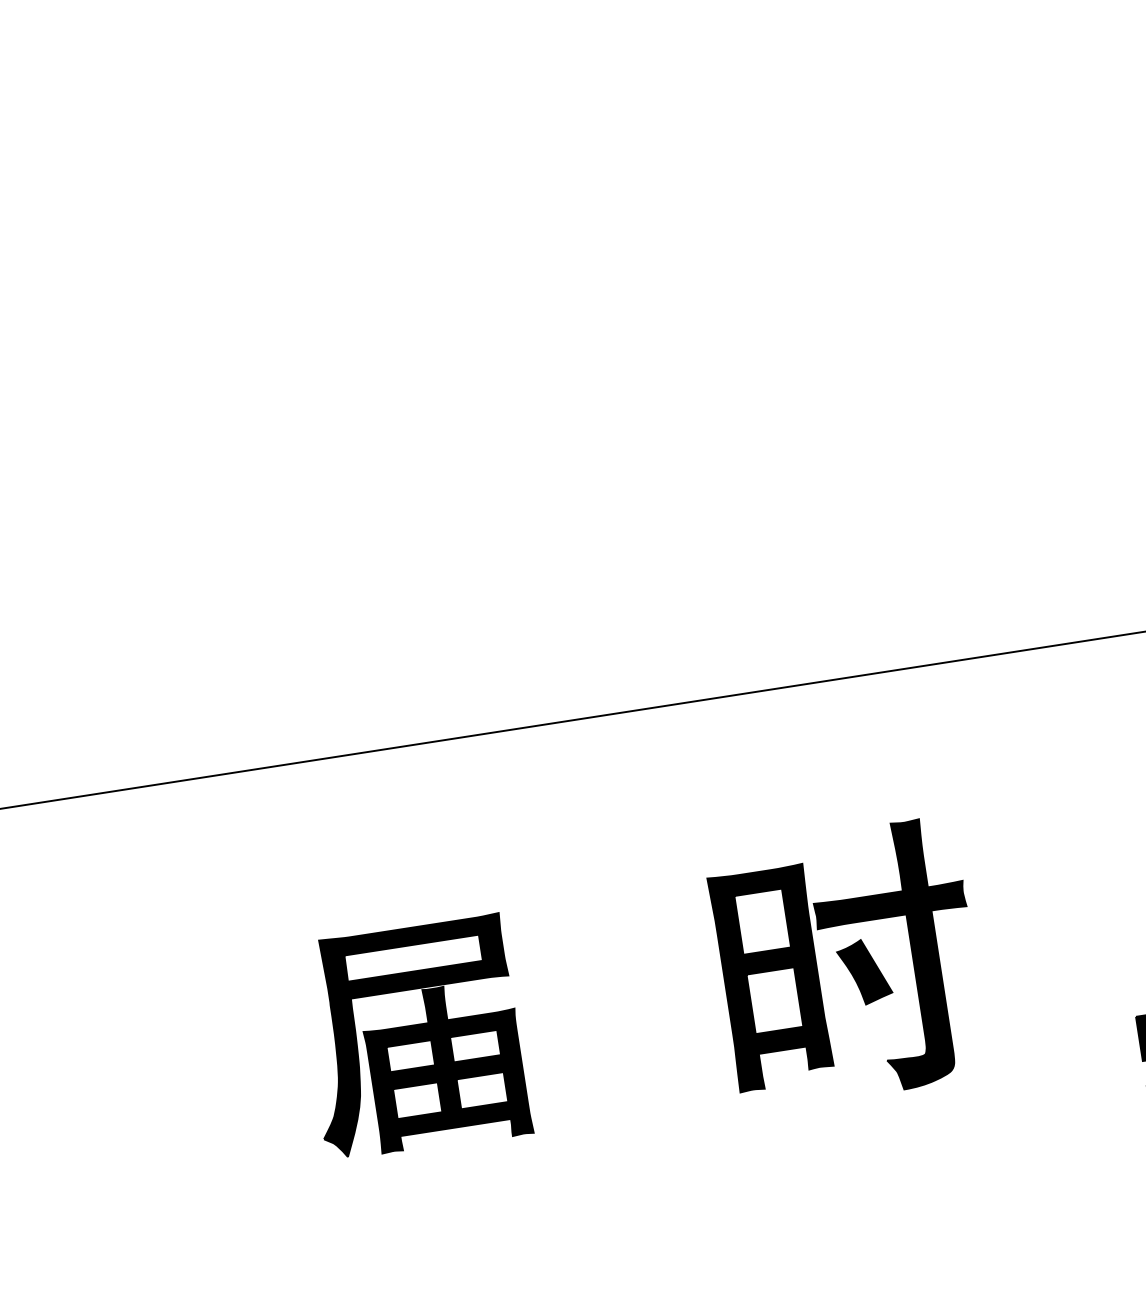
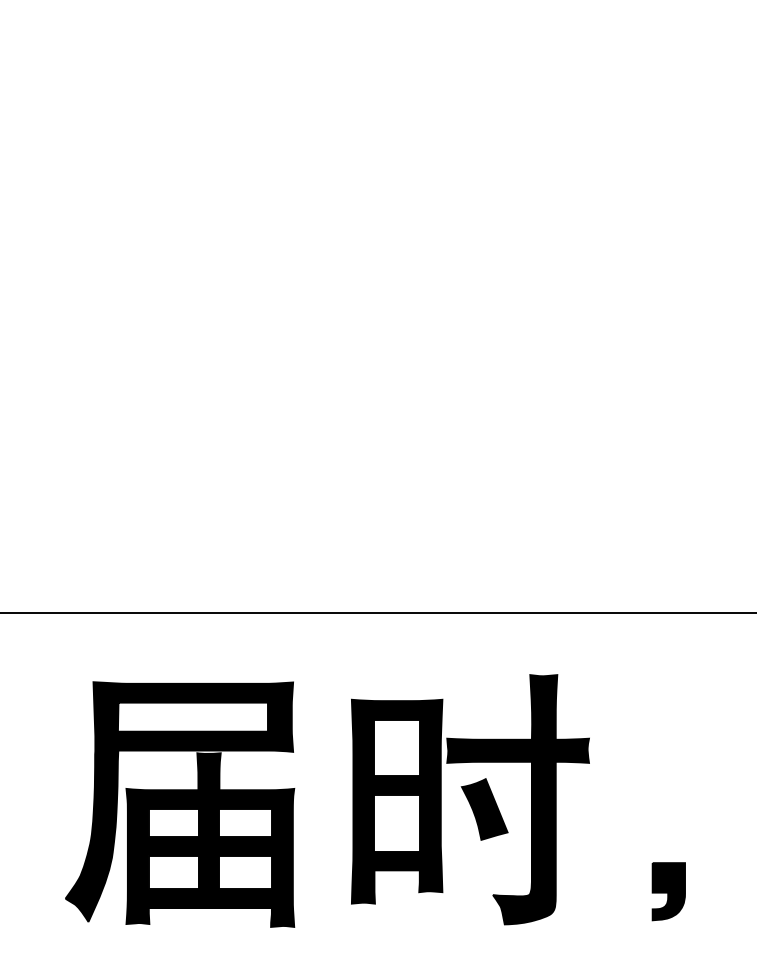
part: (848, 963) -> (470, 799), size x1.43
part: (414, 1038) -> (180, 804), size x1.67

